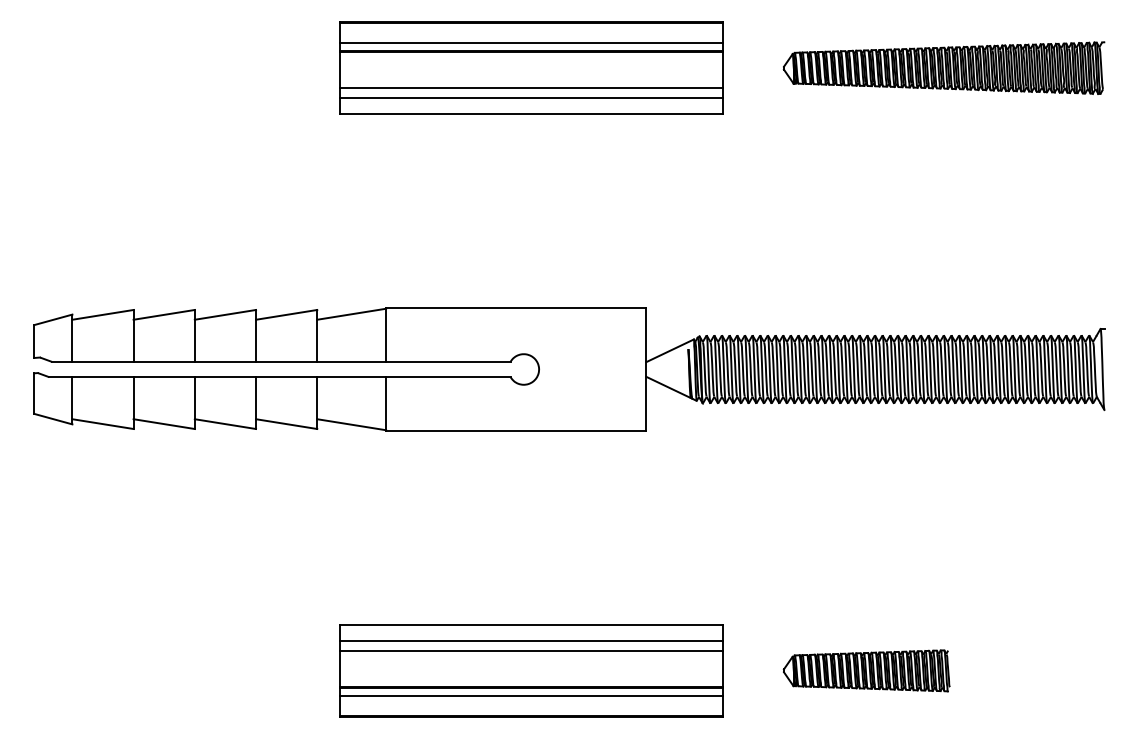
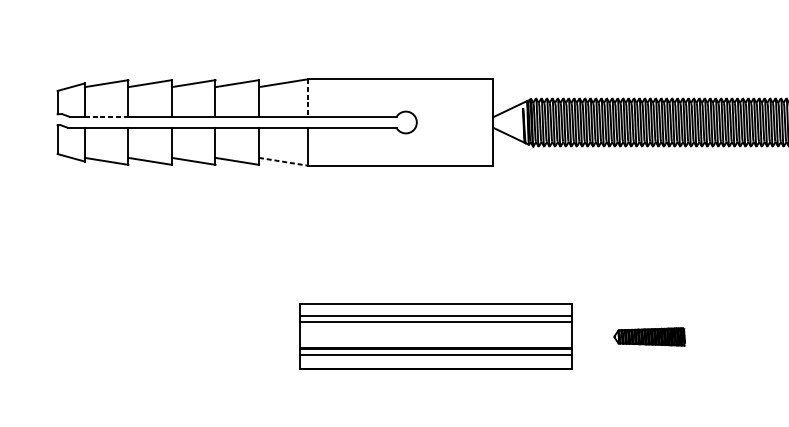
line: (386, 335) -> (308, 98), solid -> dashed
line: (103, 361) -> (106, 116), solid -> dashed
line: (351, 424) -> (283, 161), solid -> dashed
part: (531, 670) -> (435, 336), moved
part: (866, 670) -> (649, 336), size x0.6

